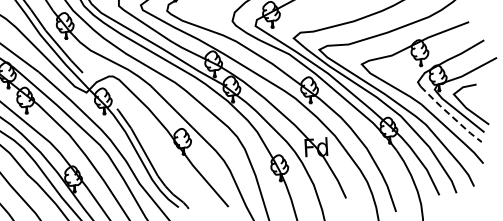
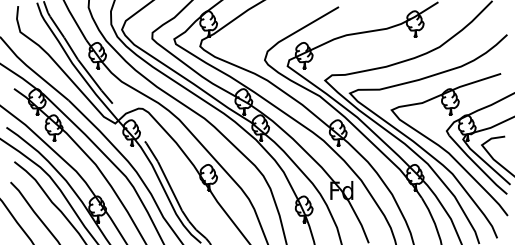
line: (450, 115) -> (477, 166), dashed -> solid

